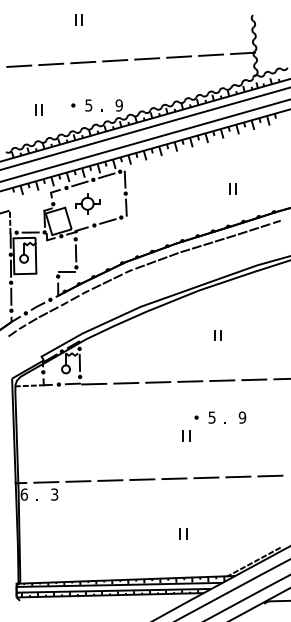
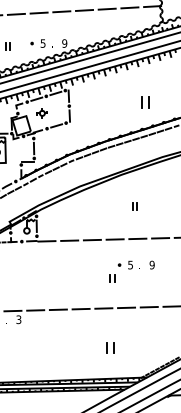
part: (232, 188) -> (145, 102), size x1.6
part: (87, 203) -> (42, 113), size x0.6
part: (183, 533) -> (110, 347), size x1.6

